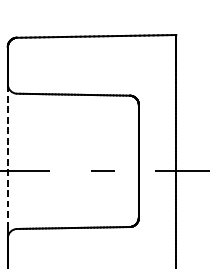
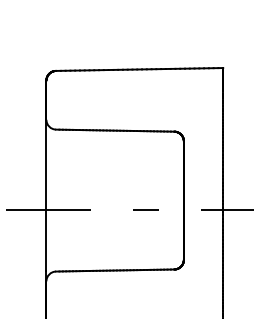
line: (7, 156) -> (46, 195), dashed -> solid

